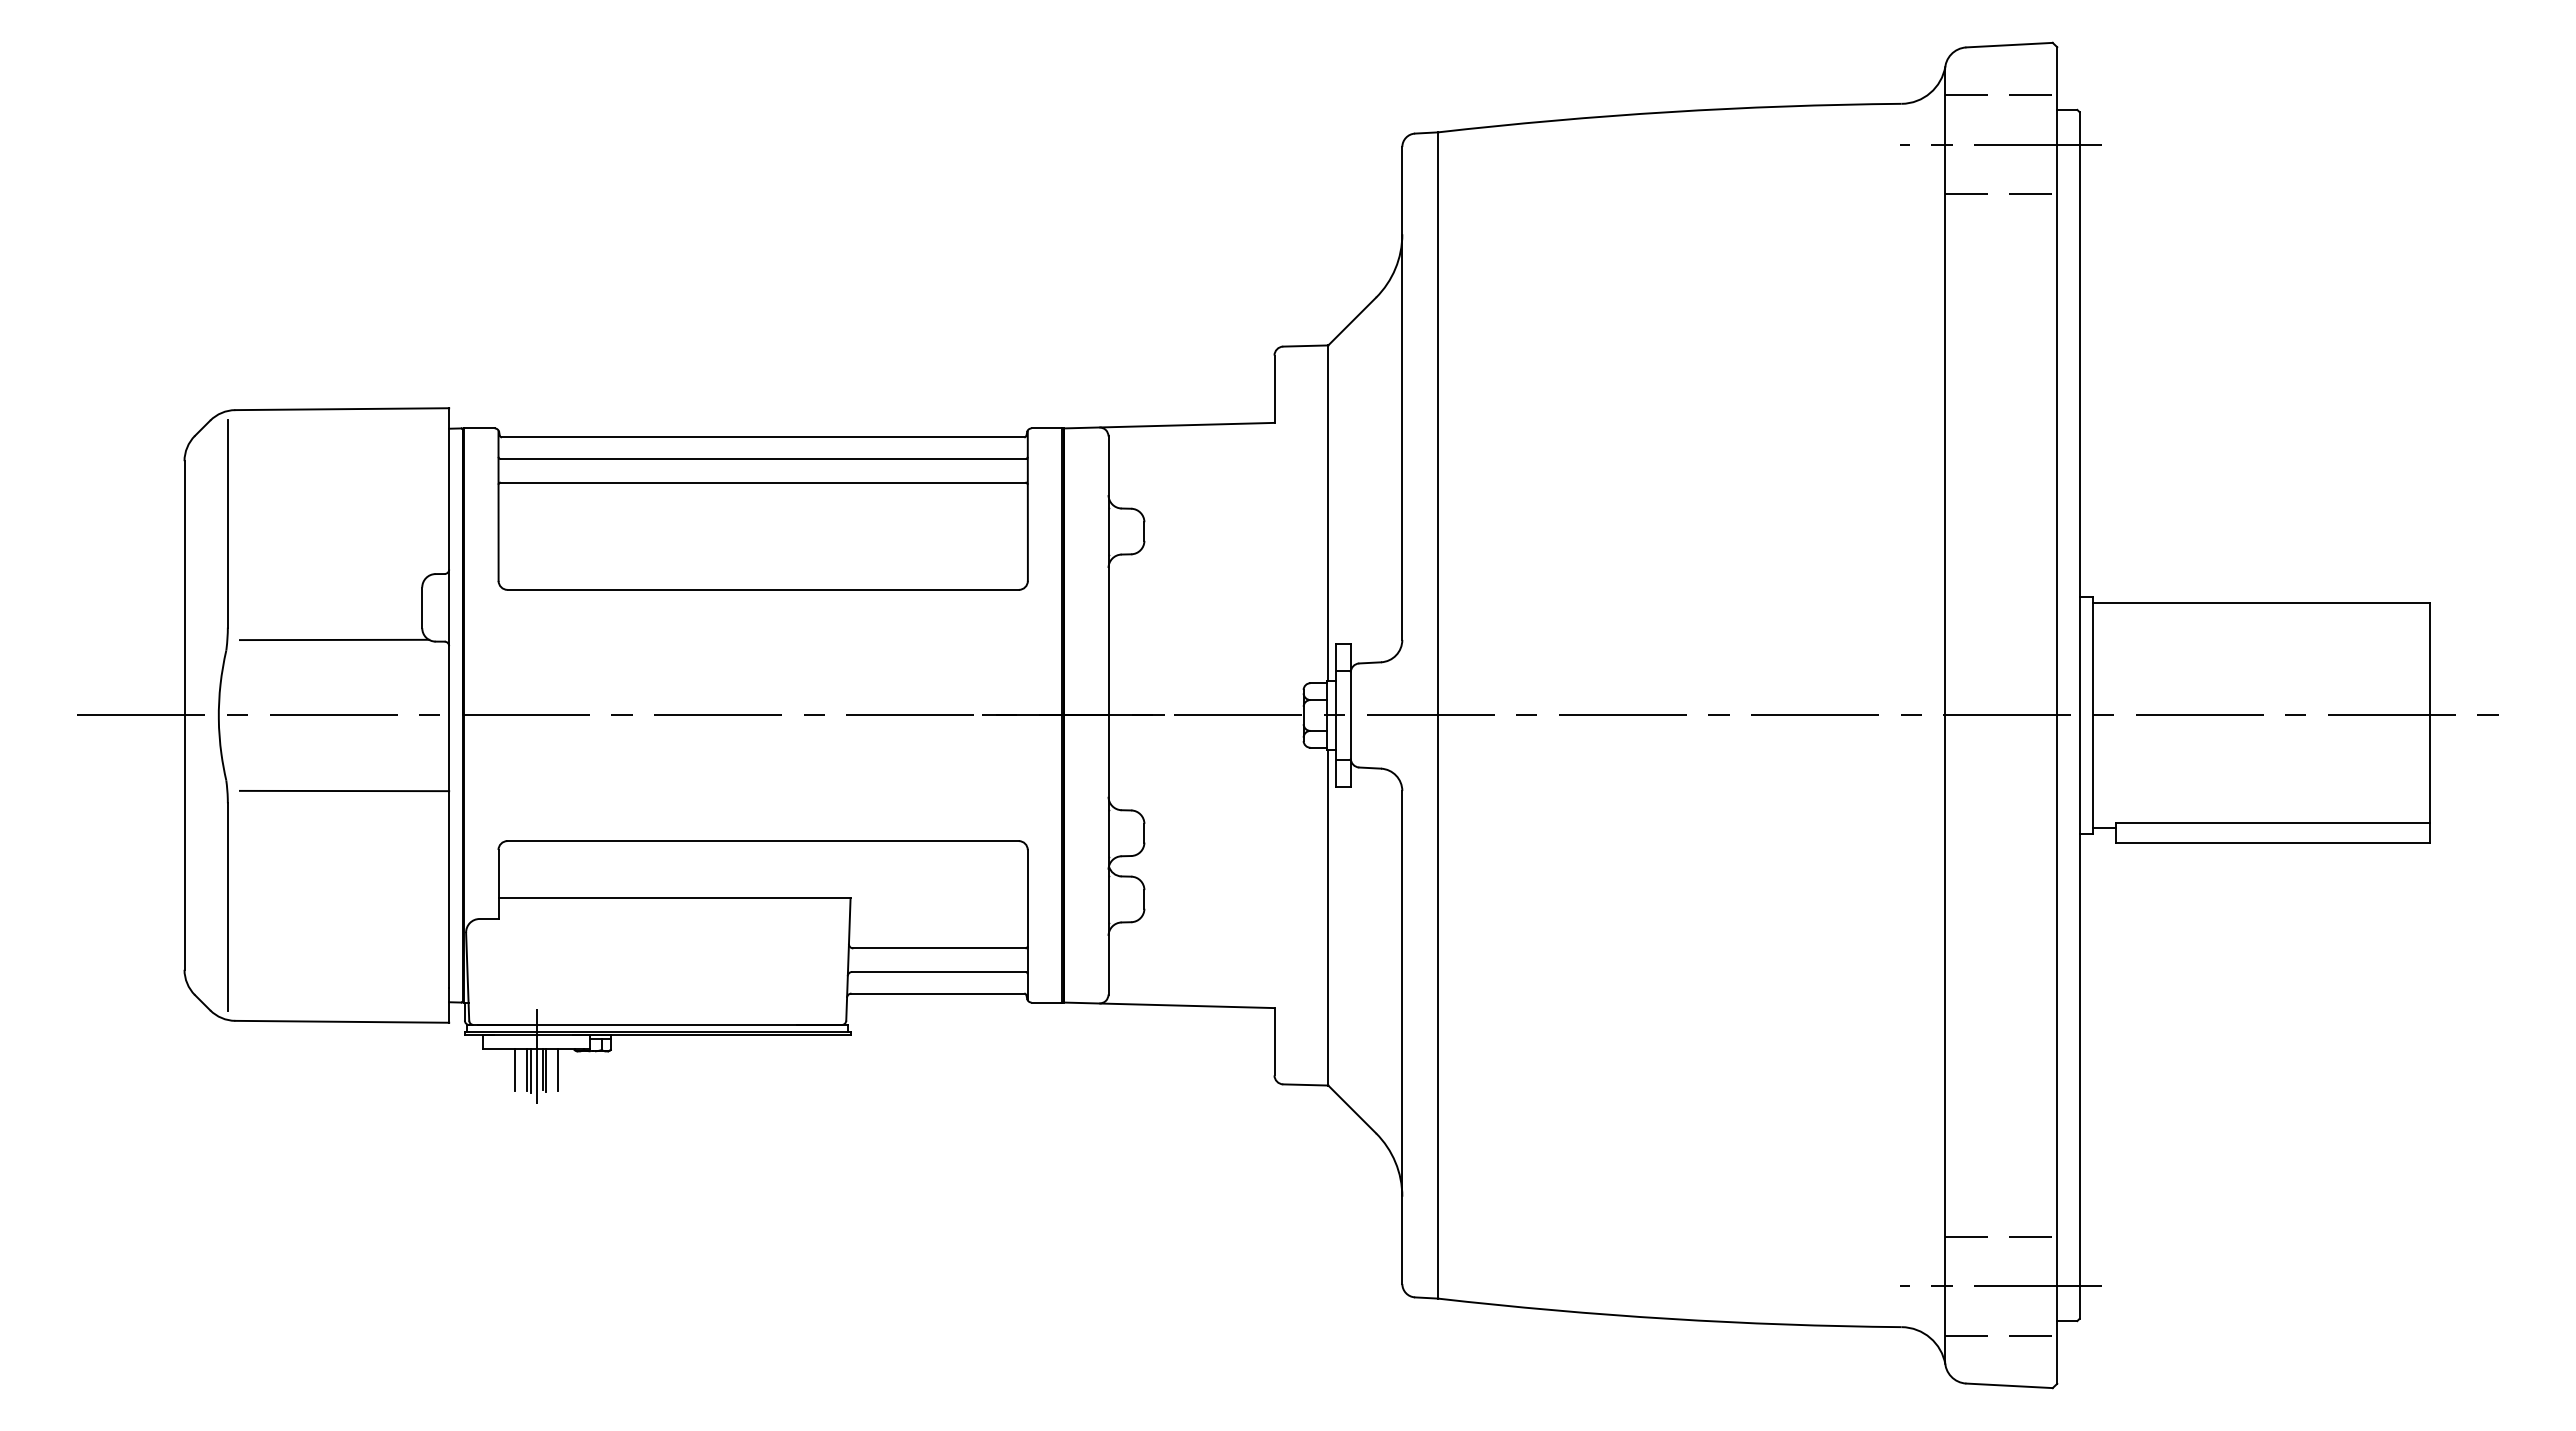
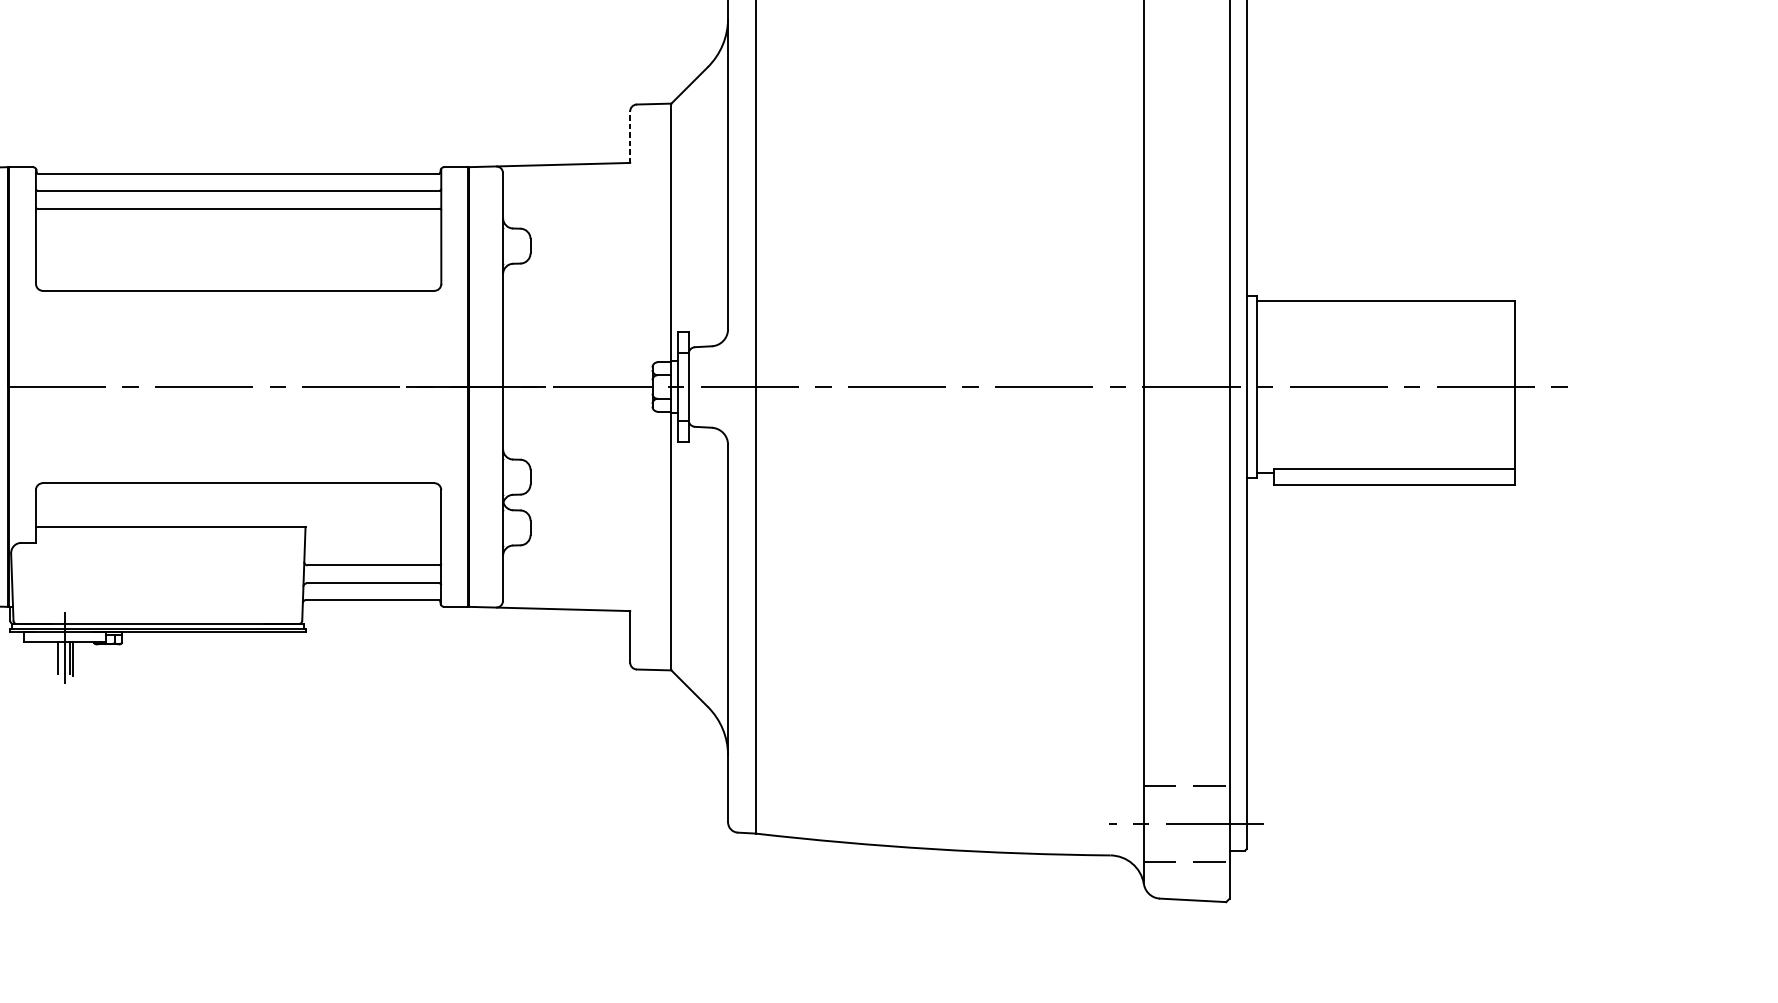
line: (1274, 389) -> (630, 137), solid -> dashed
line: (515, 1069) -> (48, 658), removed
line: (558, 1069) -> (81, 658), removed
line: (530, 1070) -> (60, 658), removed

